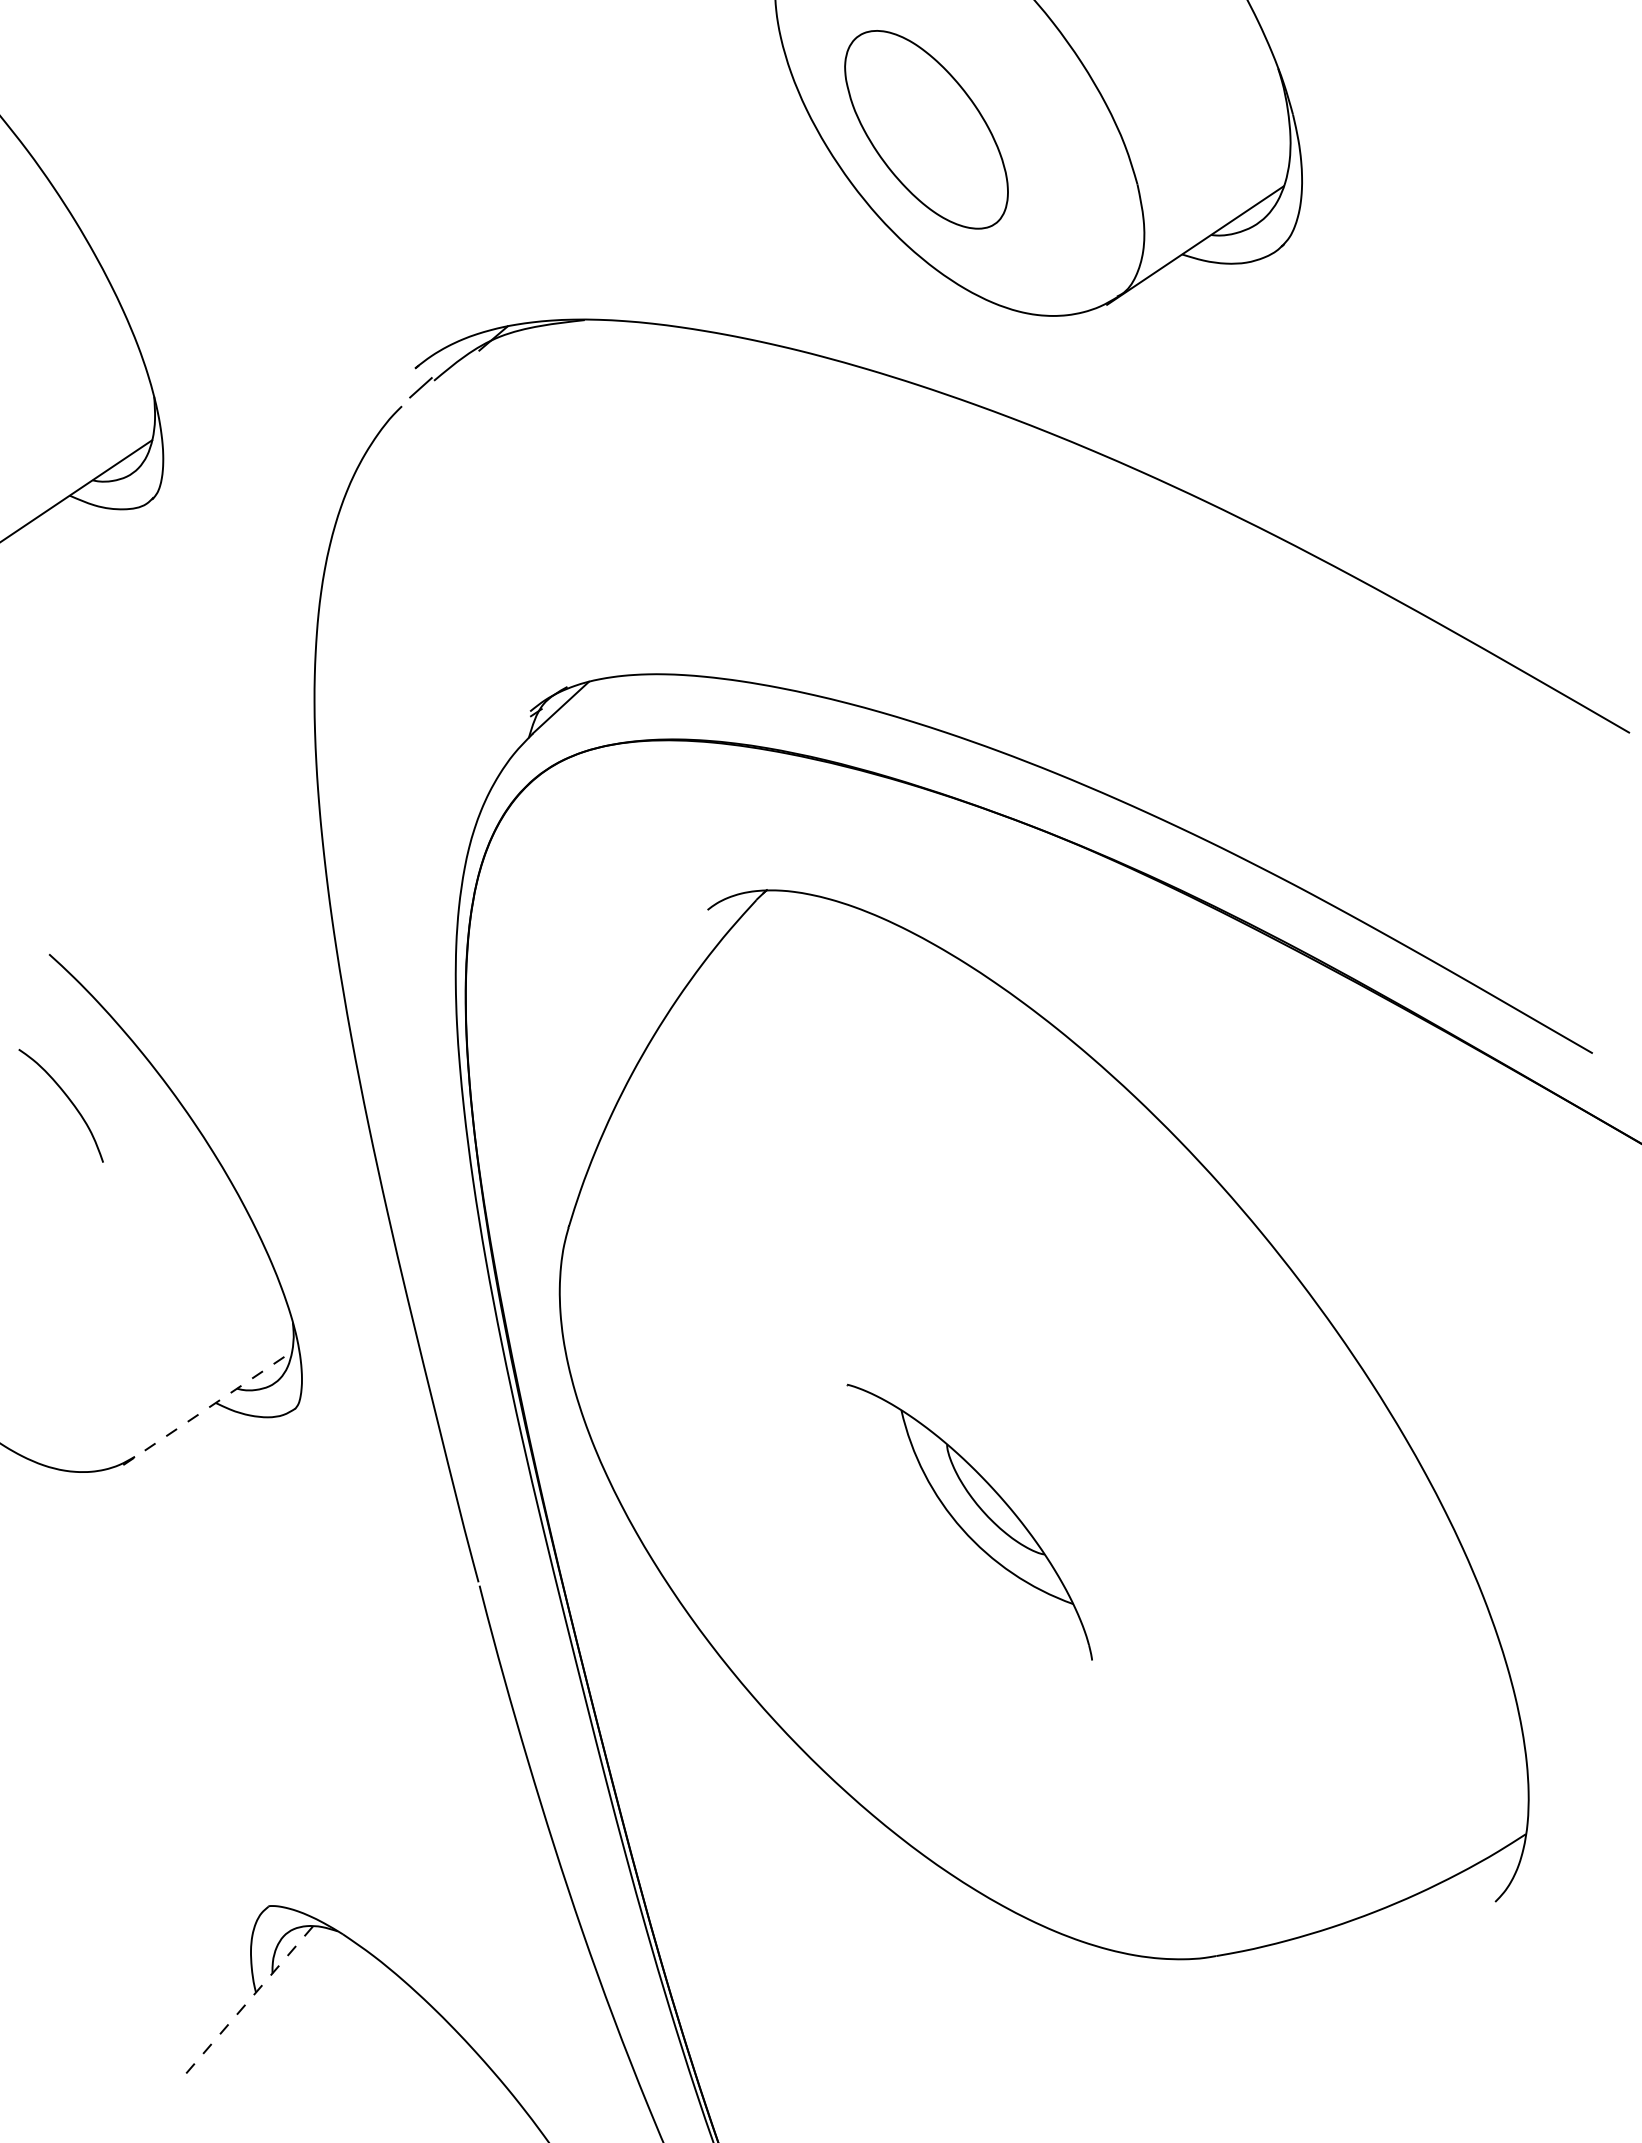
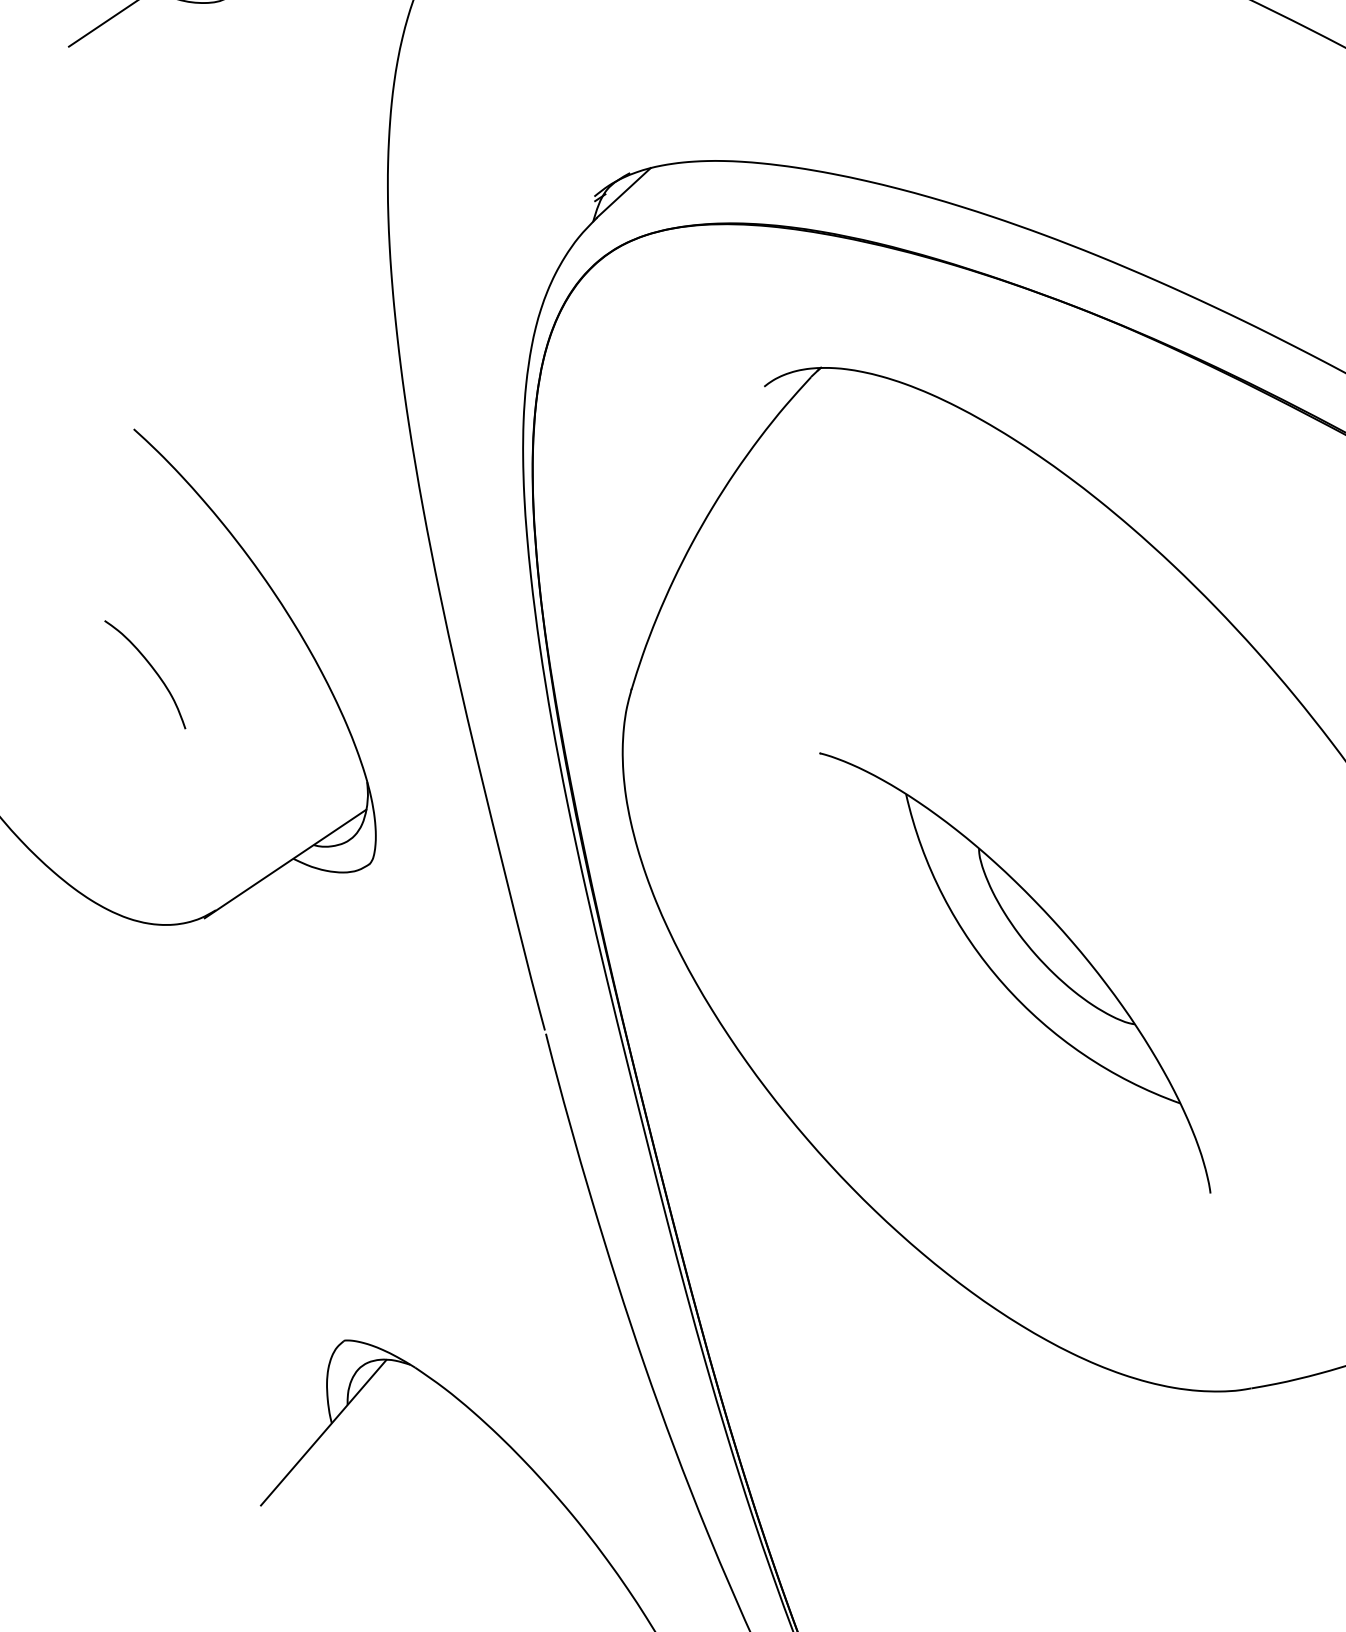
curve: (67, 1098) -> (151, 667), moved
line: (207, 1408) -> (285, 864), dashed -> solid
part: (969, 1522) -> (1015, 973), size x1.67
line: (247, 2002) -> (323, 1432), dashed -> solid

